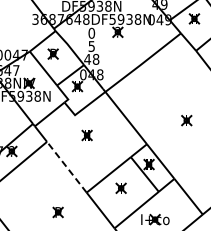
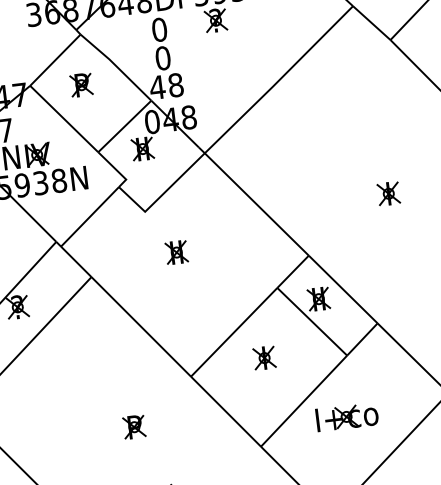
text: (91, 46) -> (162, 58), 5 -> 0
line: (66, 166) -> (140, 325), dashed -> solid

